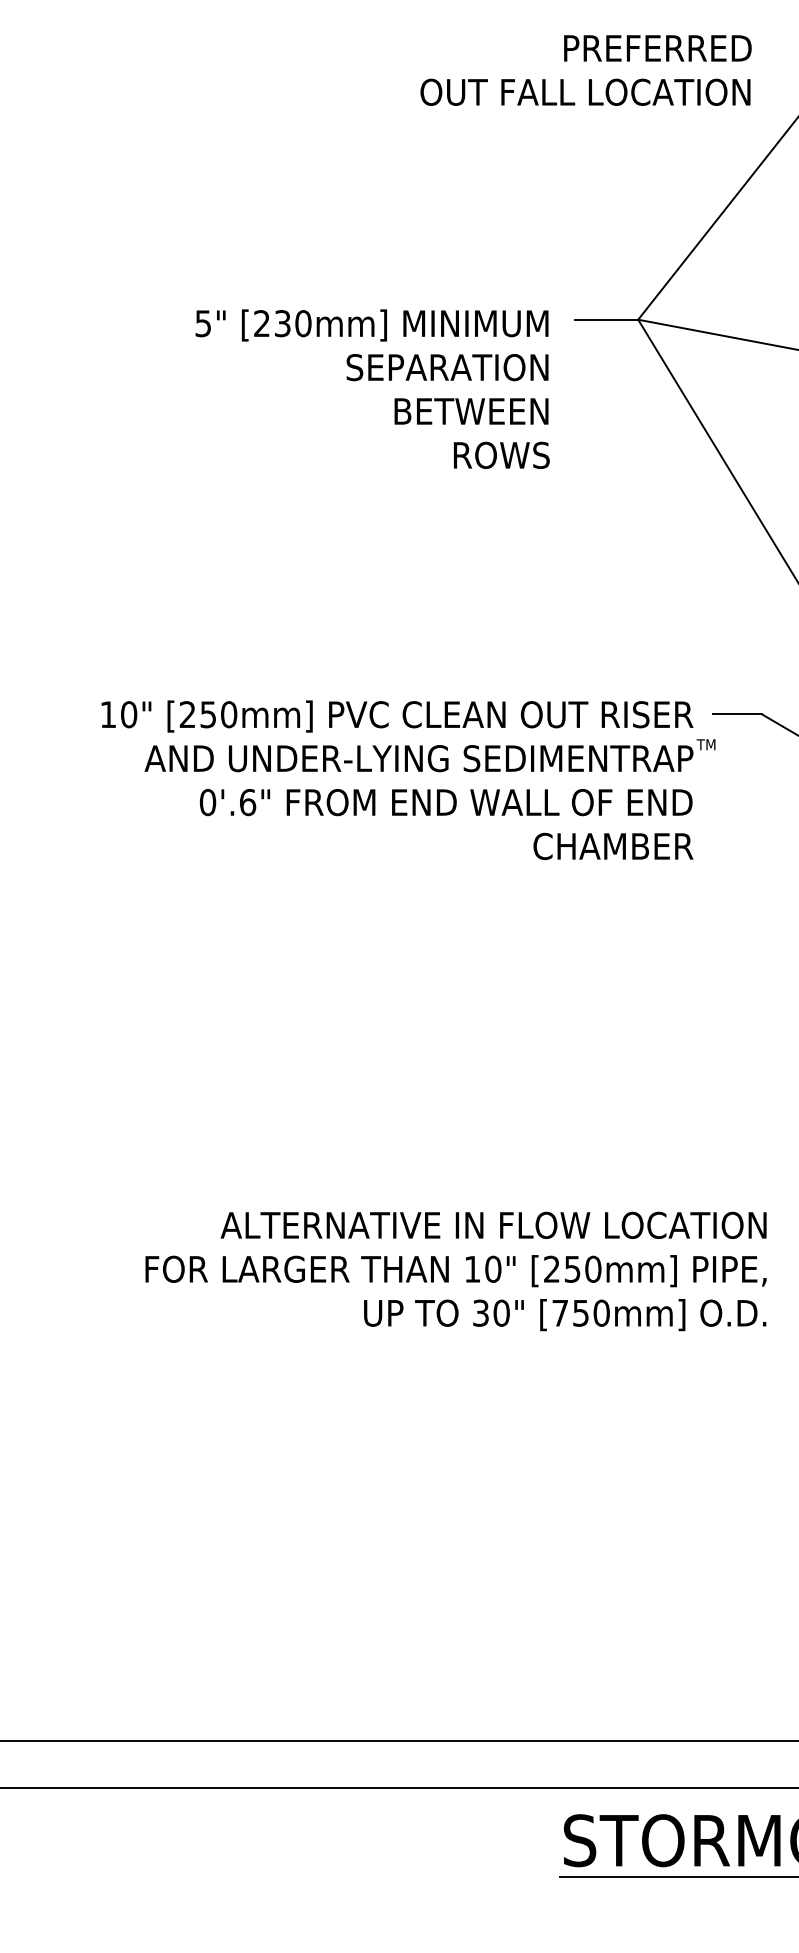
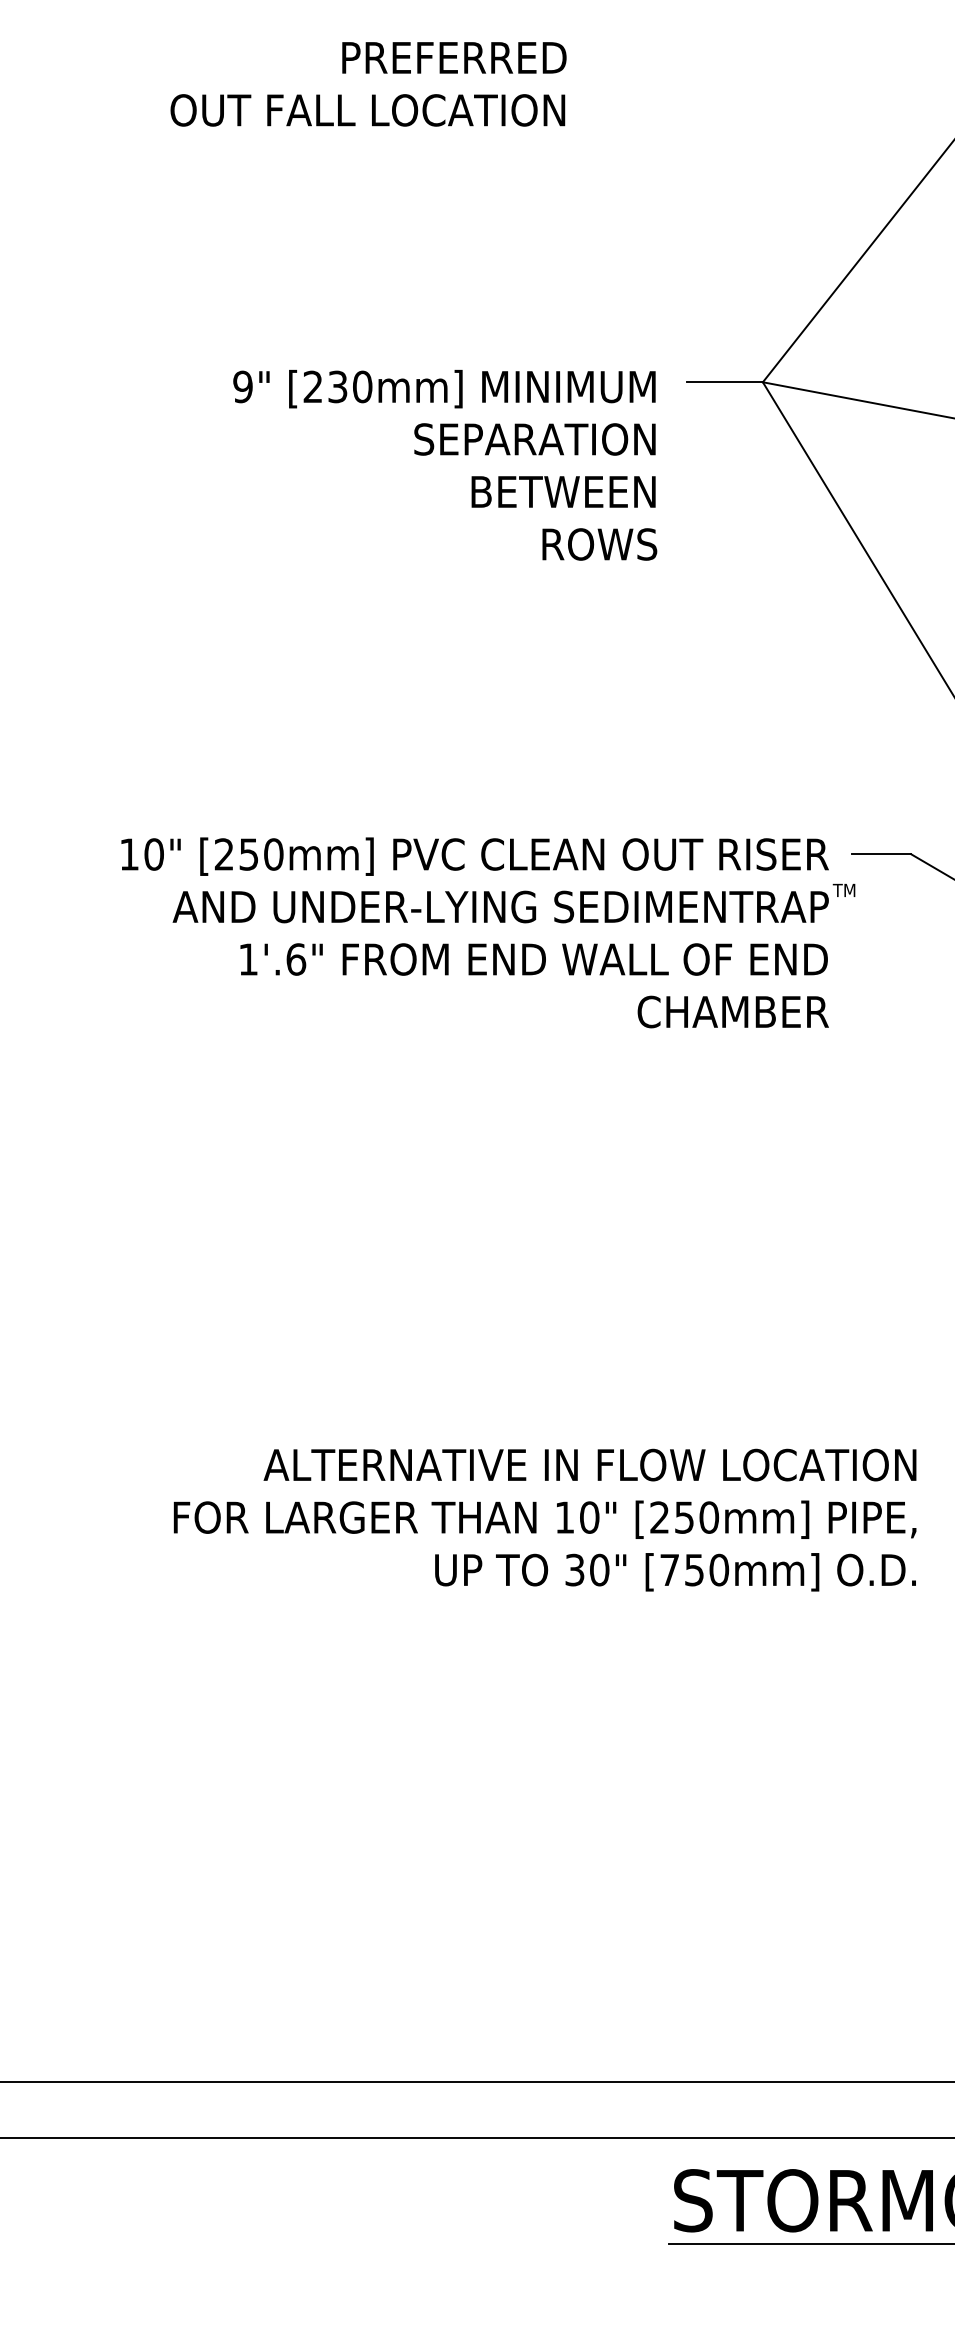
text: (586, 70) -> (368, 84), moved
text: (202, 323) -> (242, 386), 5" -> 9"
text: (207, 802) -> (248, 959), 0'.6" -> 1'.6"

